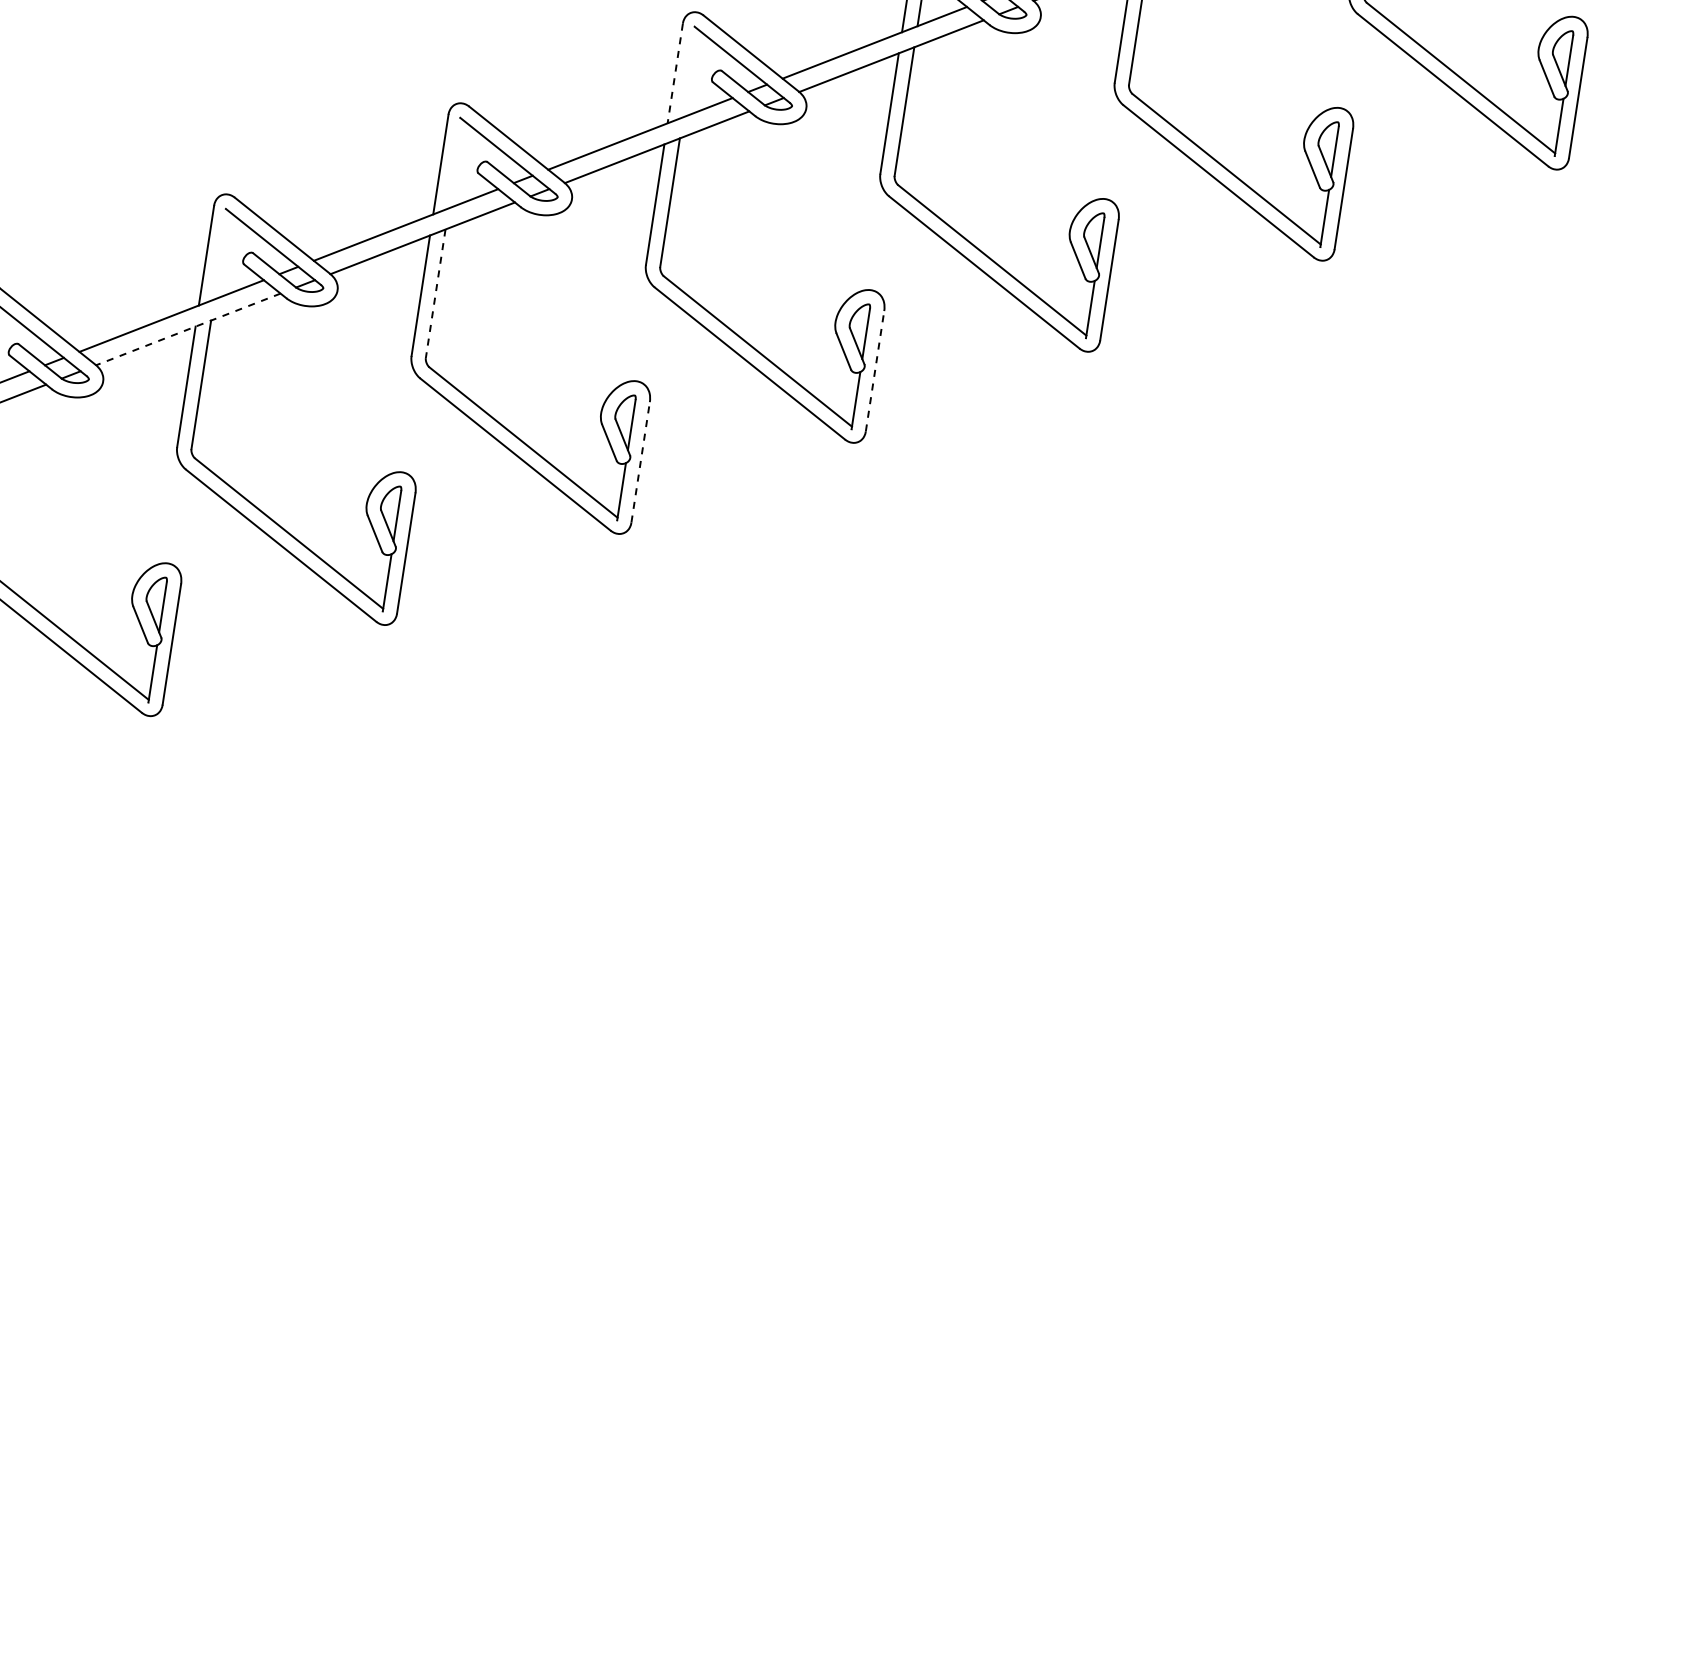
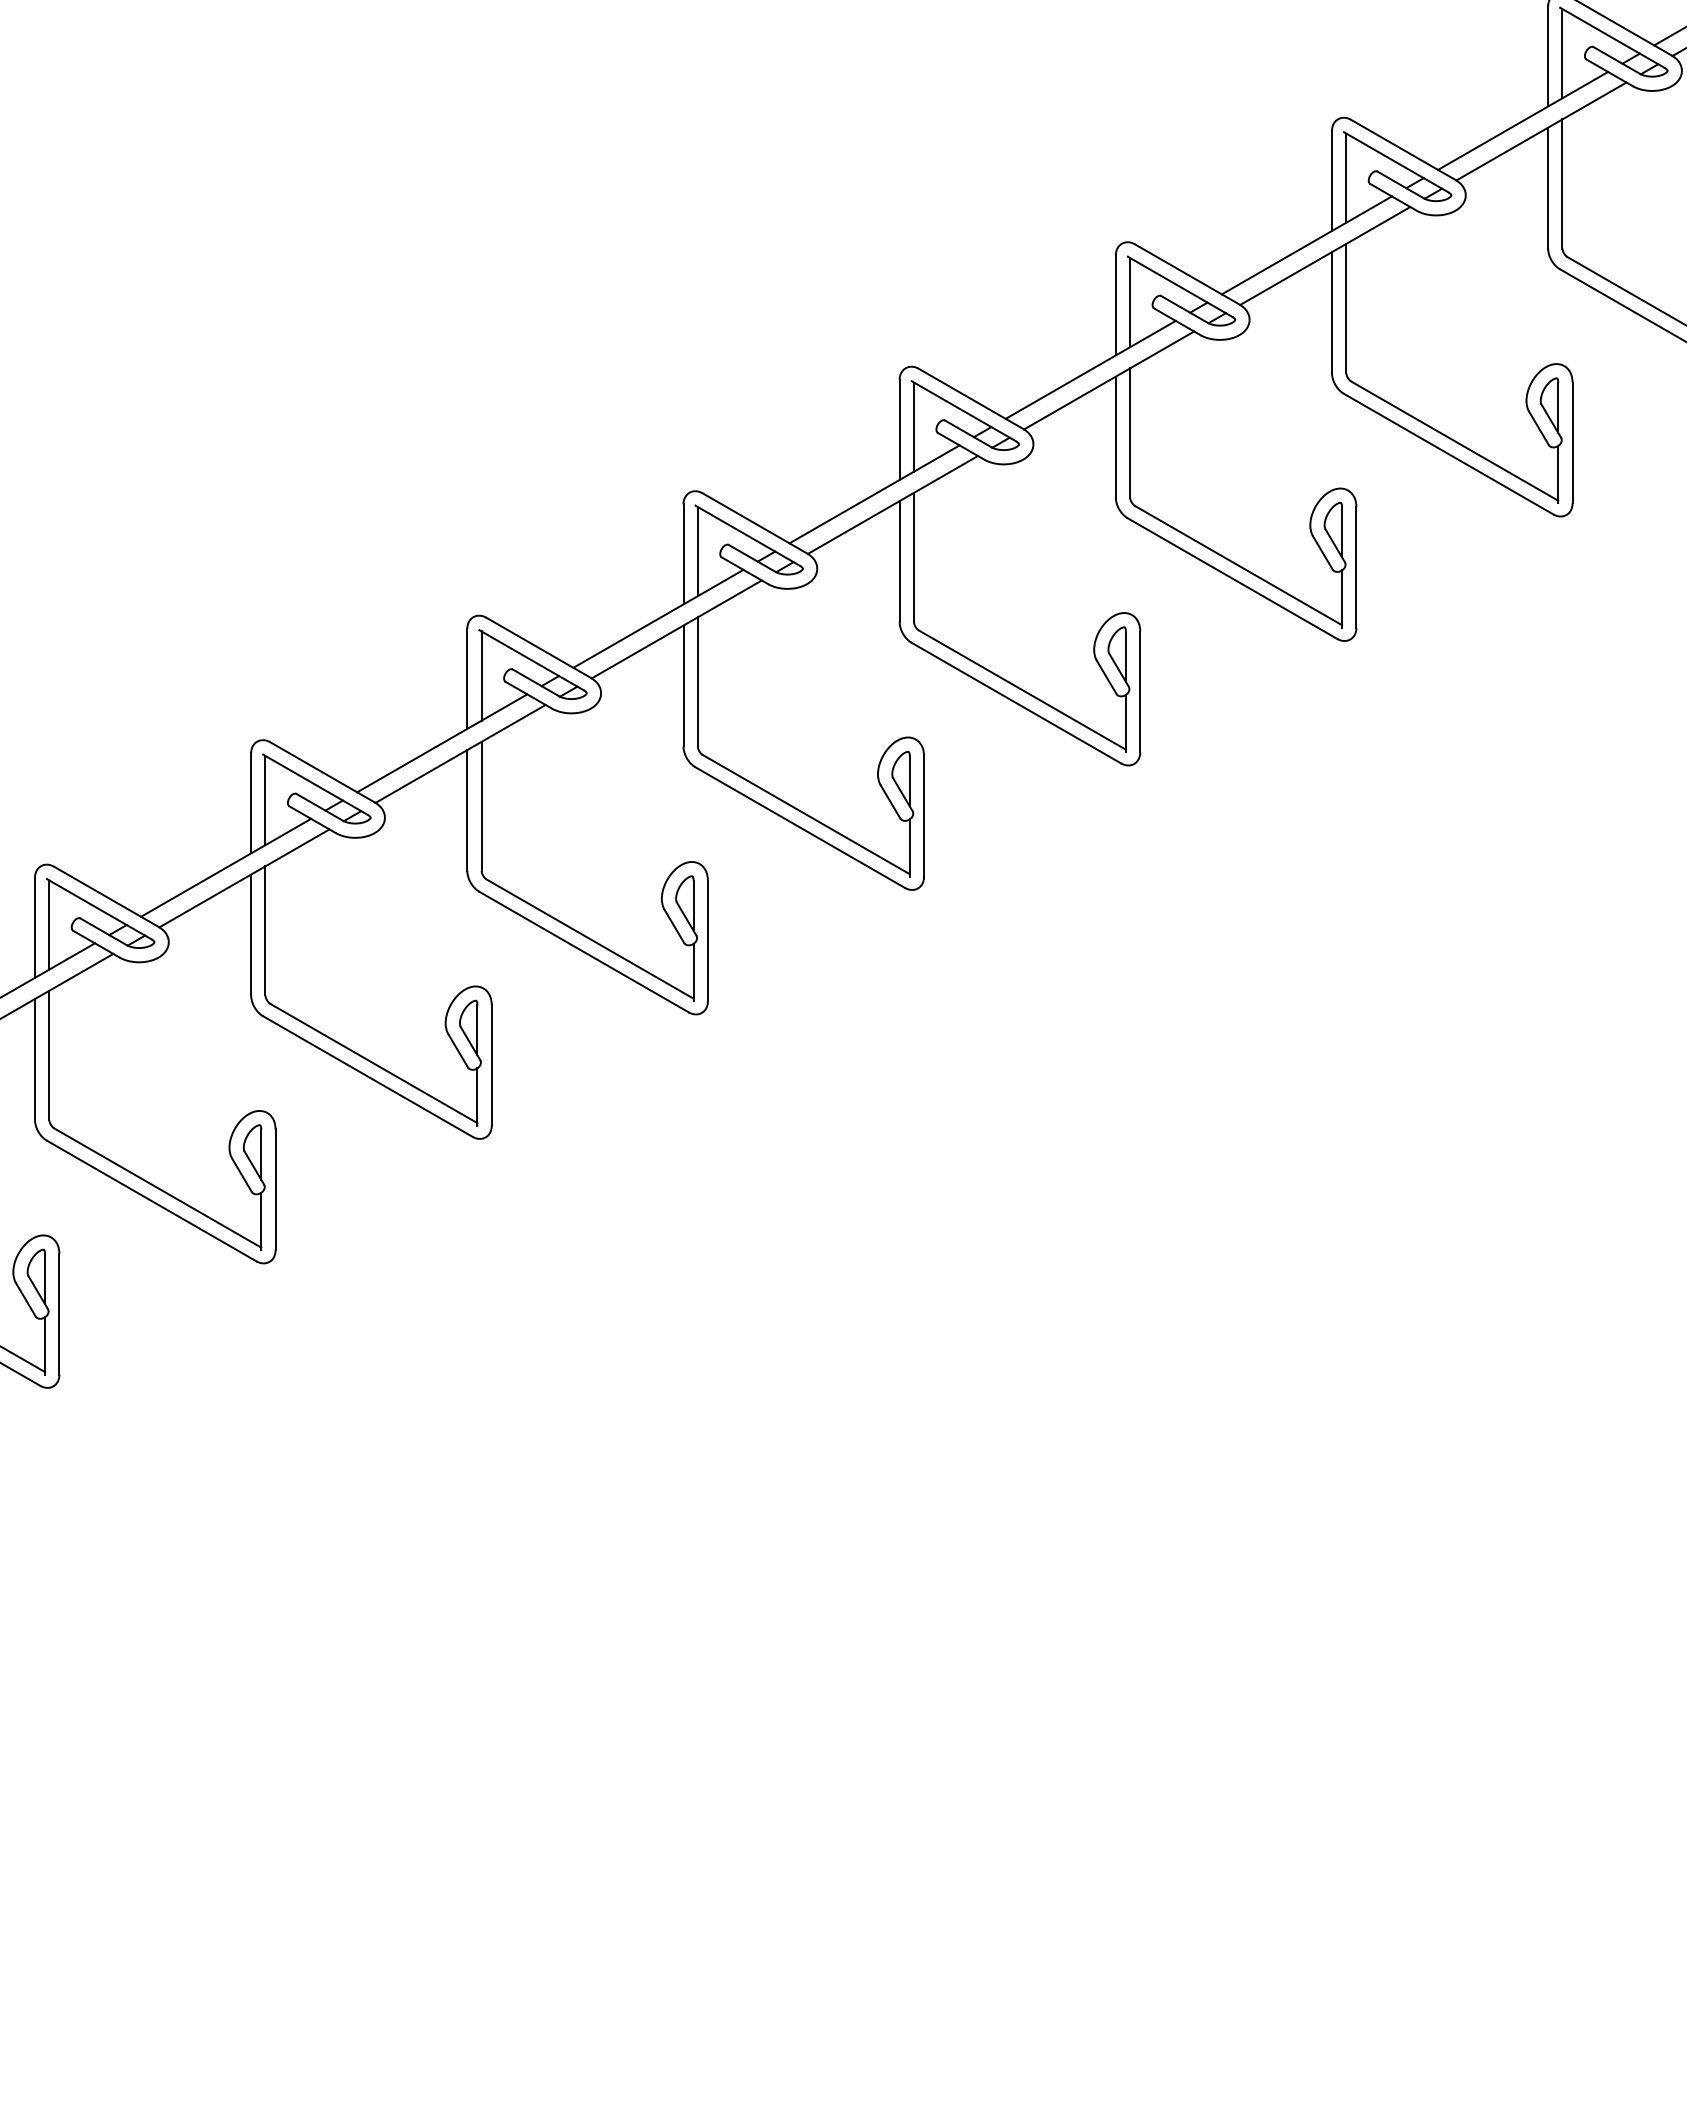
line: (689, 72) -> (697, 551), added
line: (675, 73) -> (683, 554), dashed -> solid
line: (455, 163) -> (481, 675), added
line: (221, 254) -> (265, 800), added
line: (435, 293) -> (481, 806), dashed -> solid
line: (188, 329) -> (244, 878), dashed -> solid
line: (875, 370) -> (924, 815), dashed -> solid
line: (640, 461) -> (707, 940), dashed -> solid

